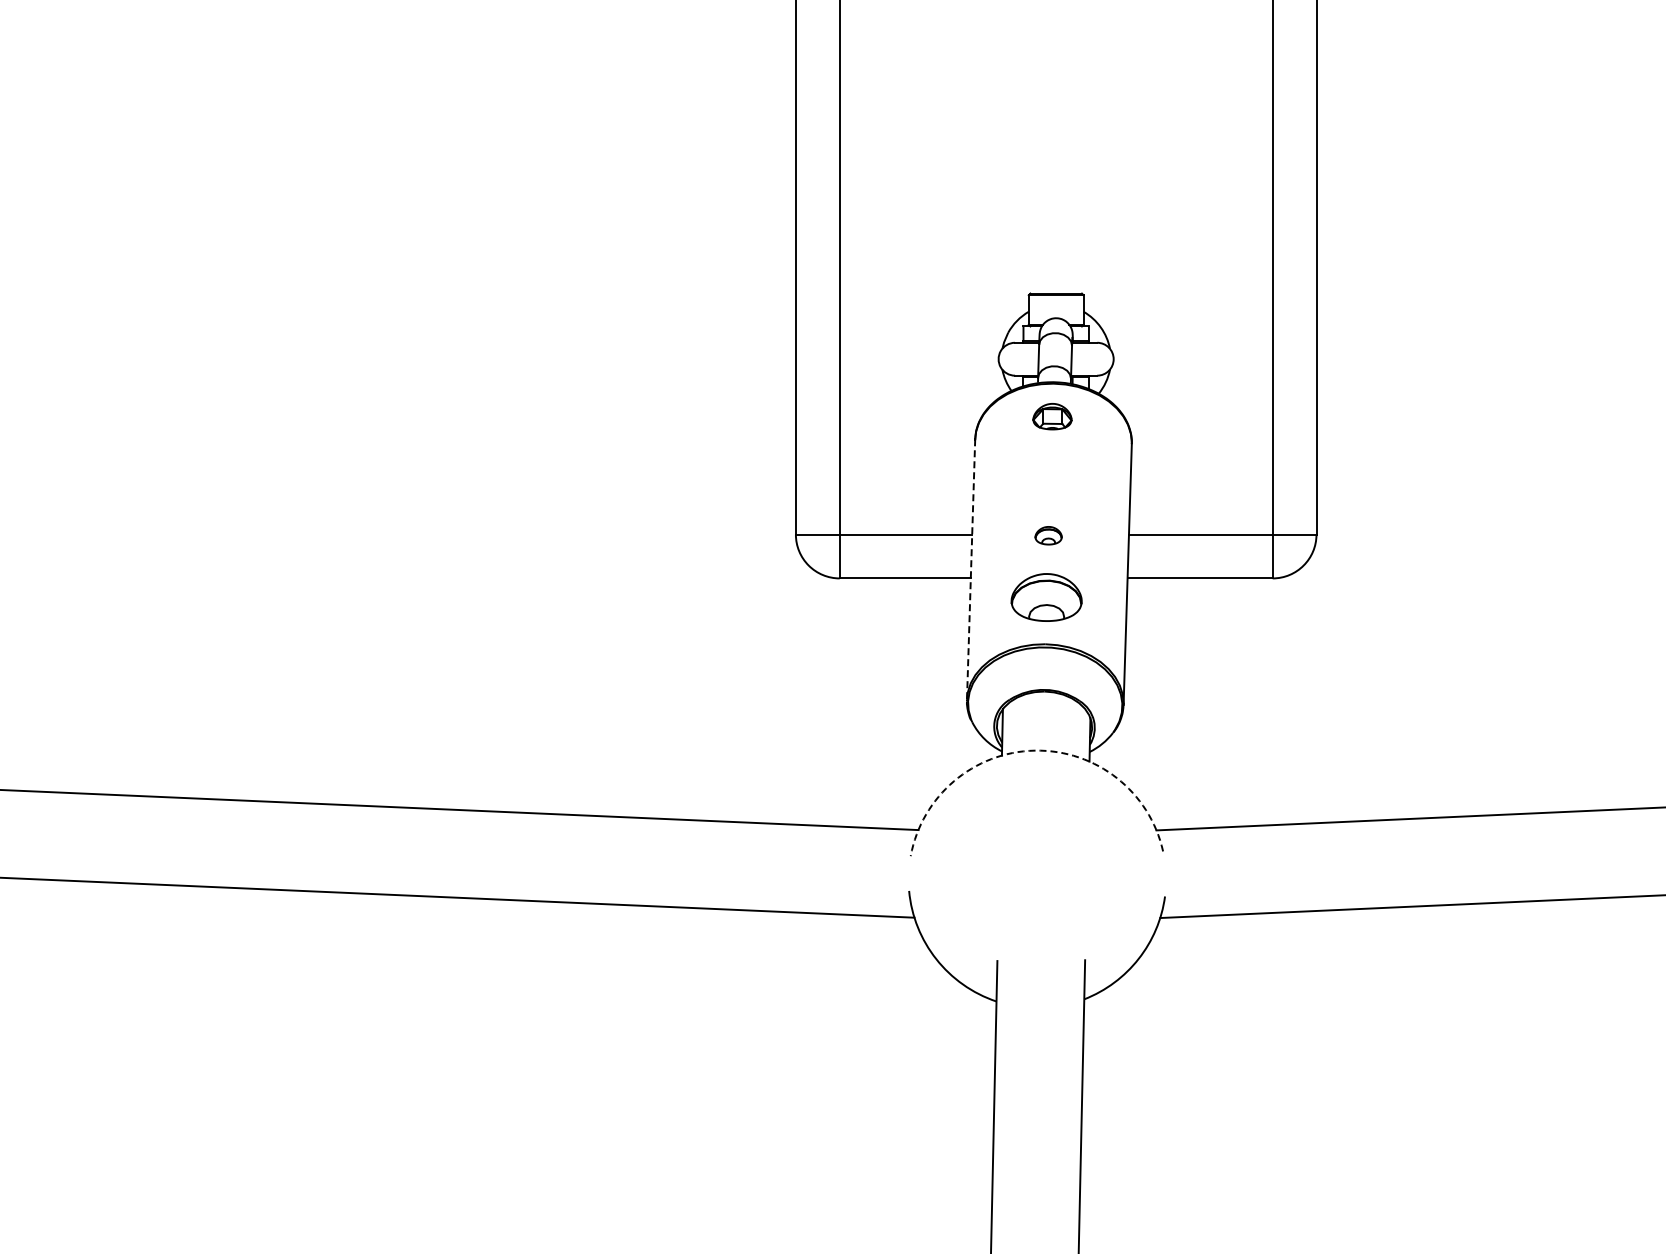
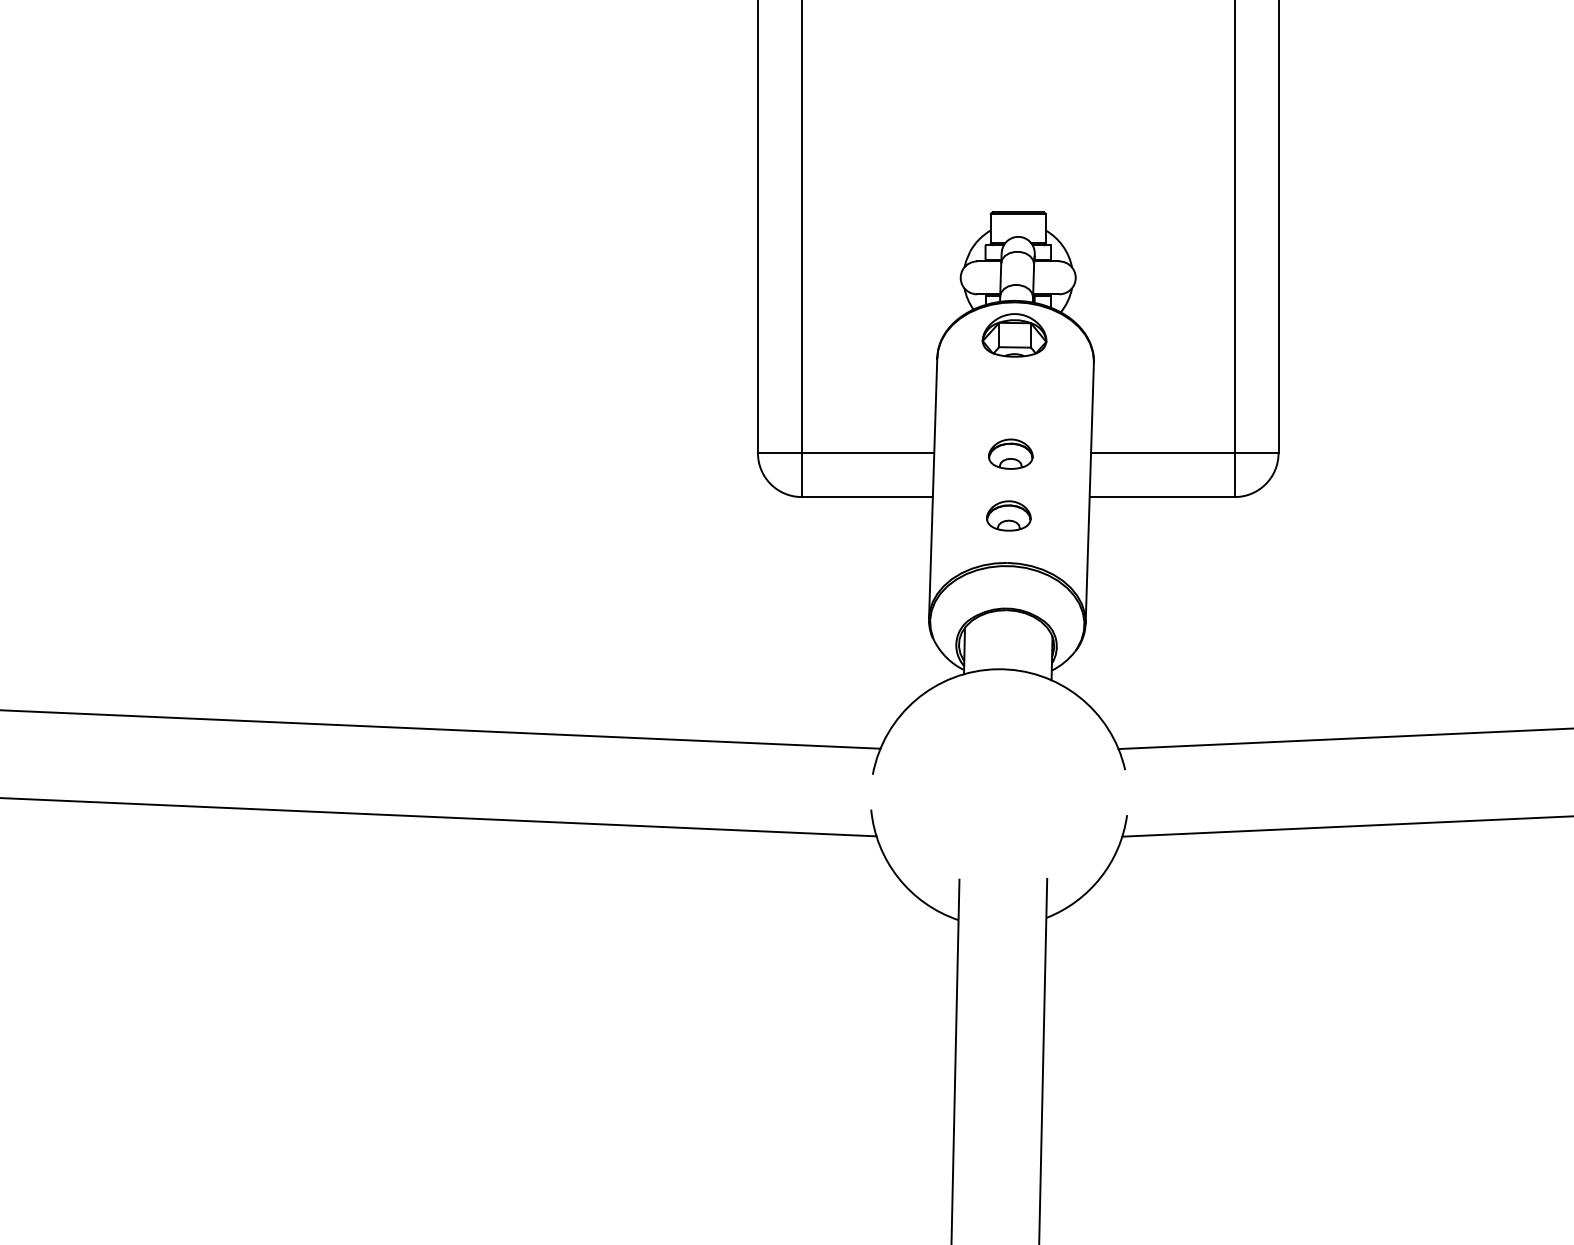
part: (1052, 416) -> (1014, 335), size x1.67
part: (1048, 535) -> (1010, 454), size x1.67
line: (971, 570) -> (933, 489), dashed -> solid
part: (1046, 596) -> (1008, 515), size x0.62
arc: (1034, 750) -> (996, 669), dashed -> solid

